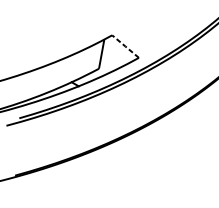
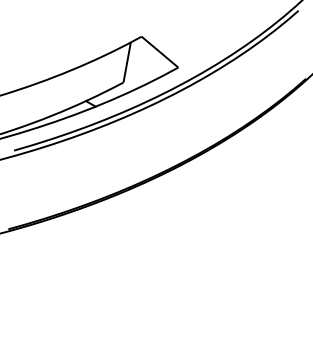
line: (125, 46) -> (159, 51), dashed -> solid

